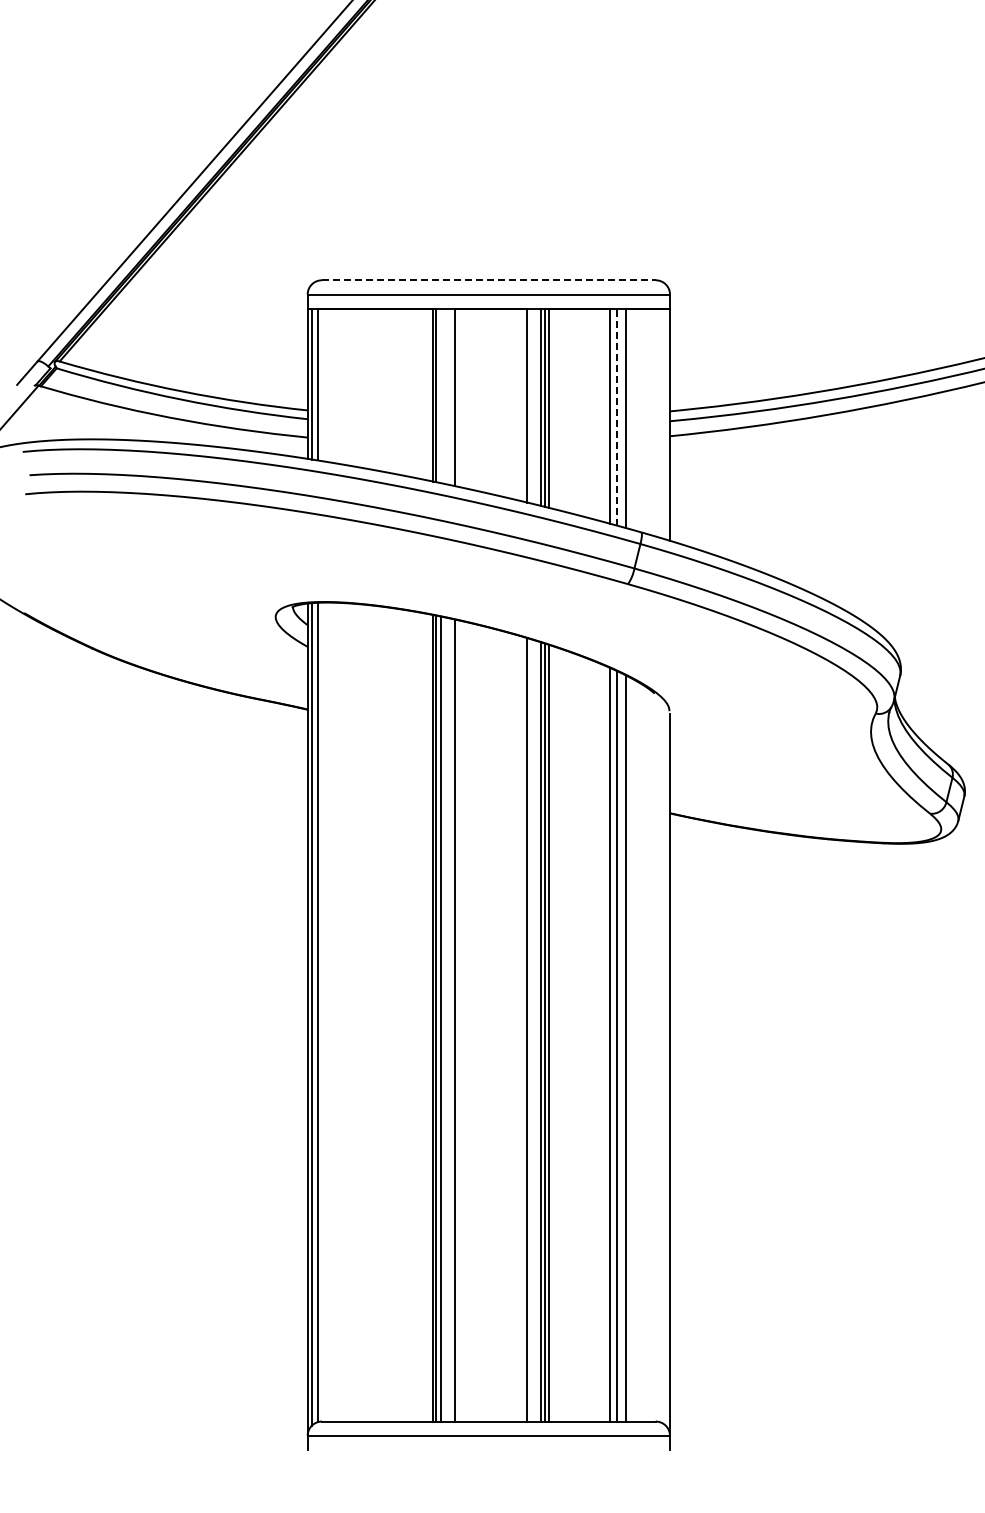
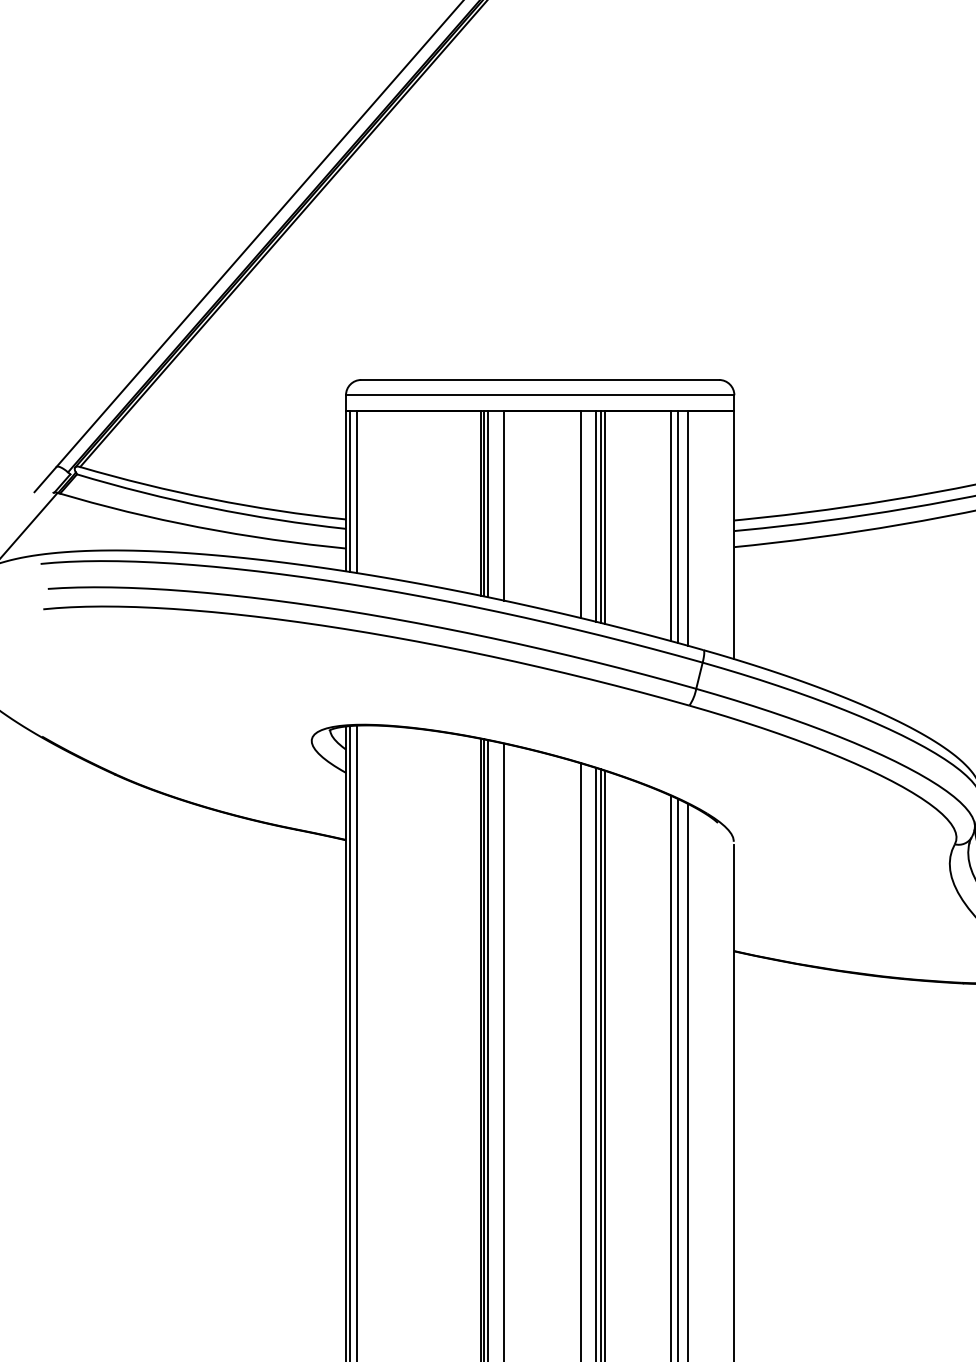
line: (488, 280) -> (539, 380), dashed -> solid
line: (440, 395) -> (488, 503), added
line: (617, 416) -> (678, 525), dashed -> solid

